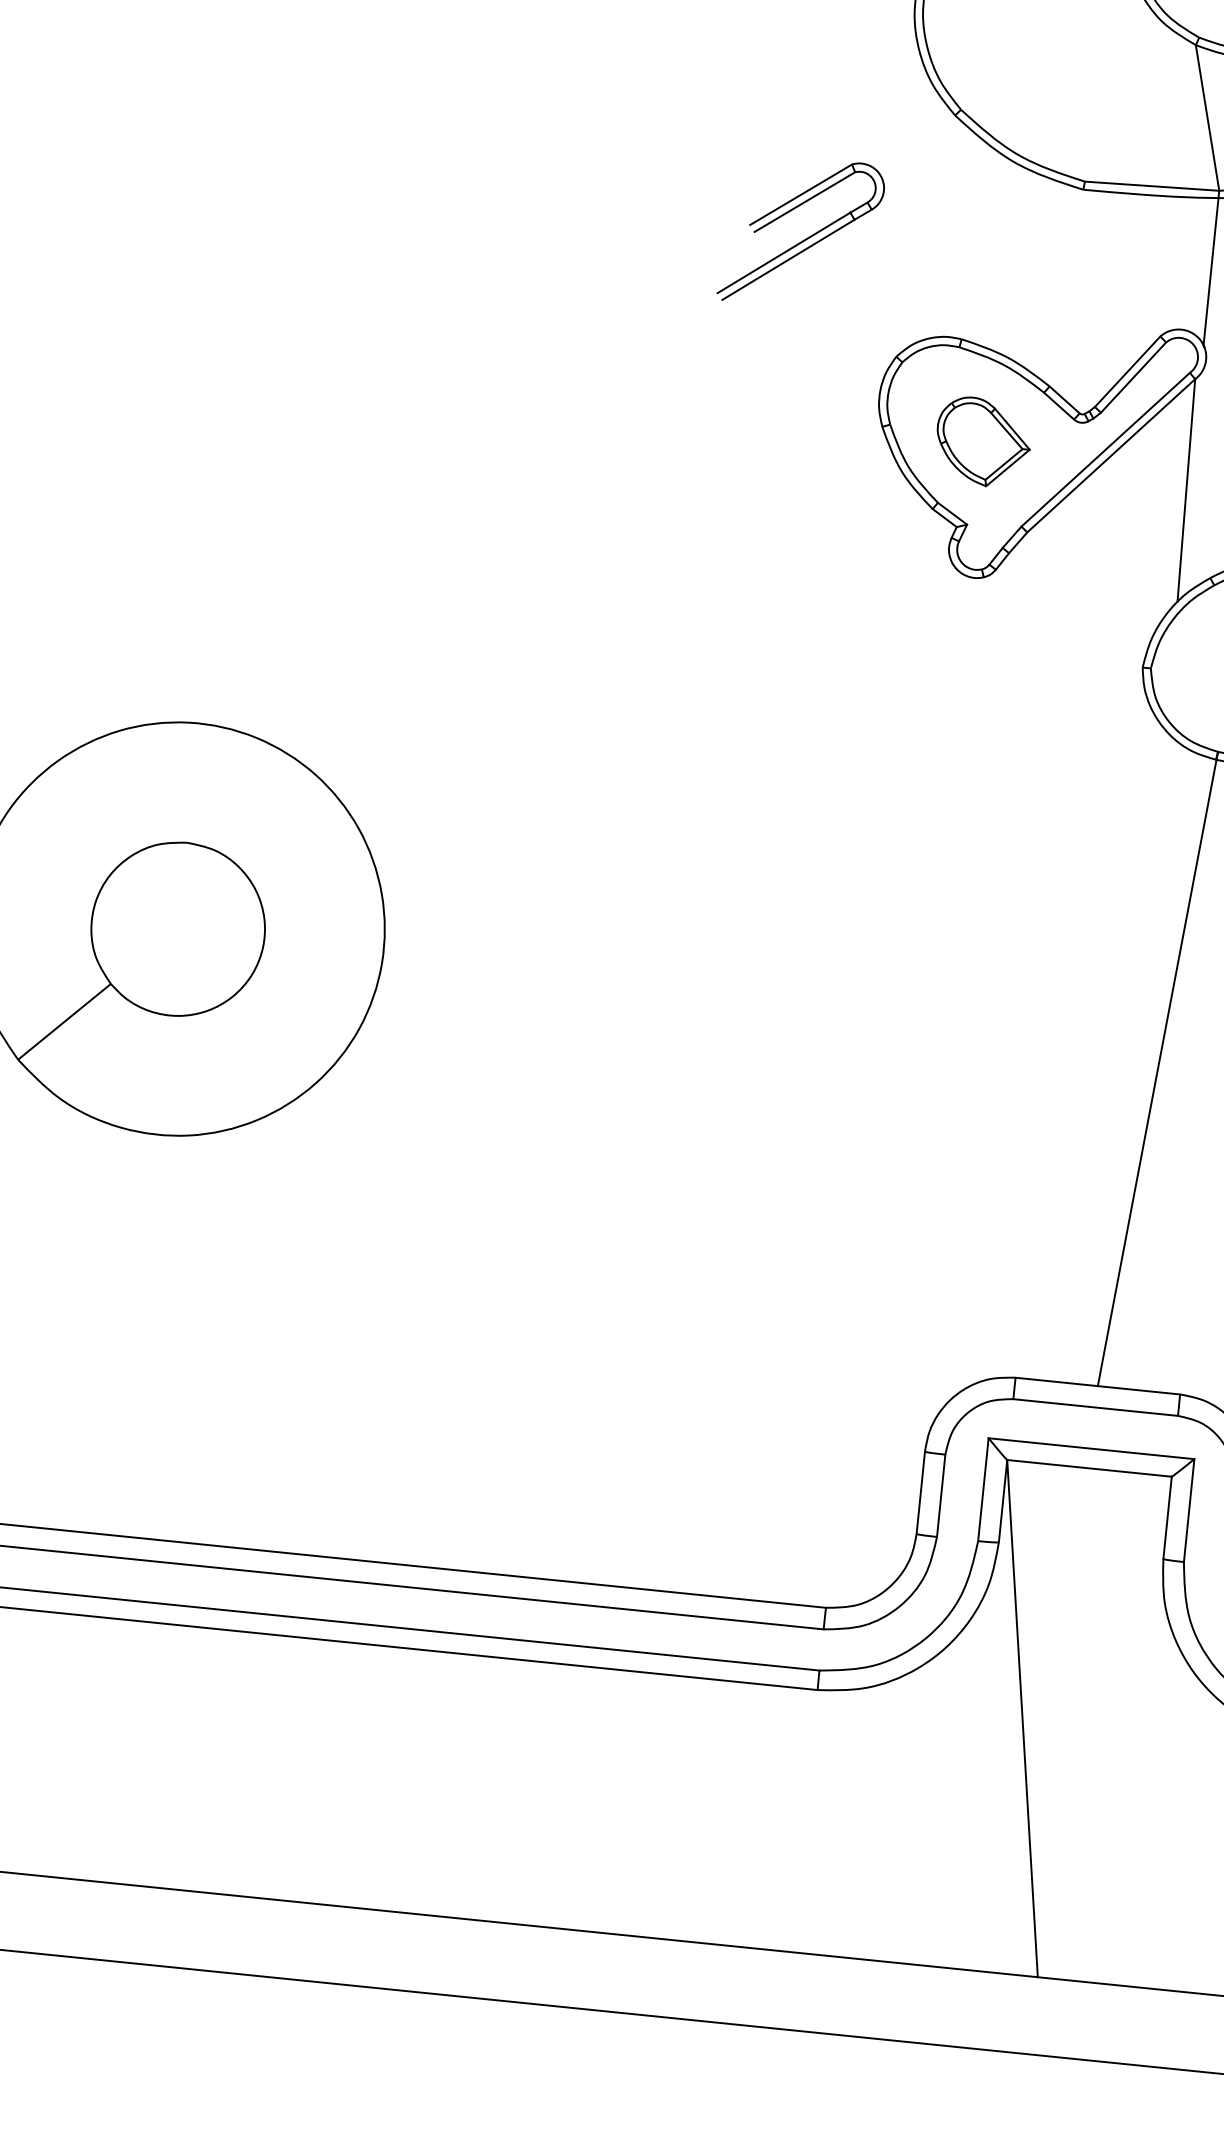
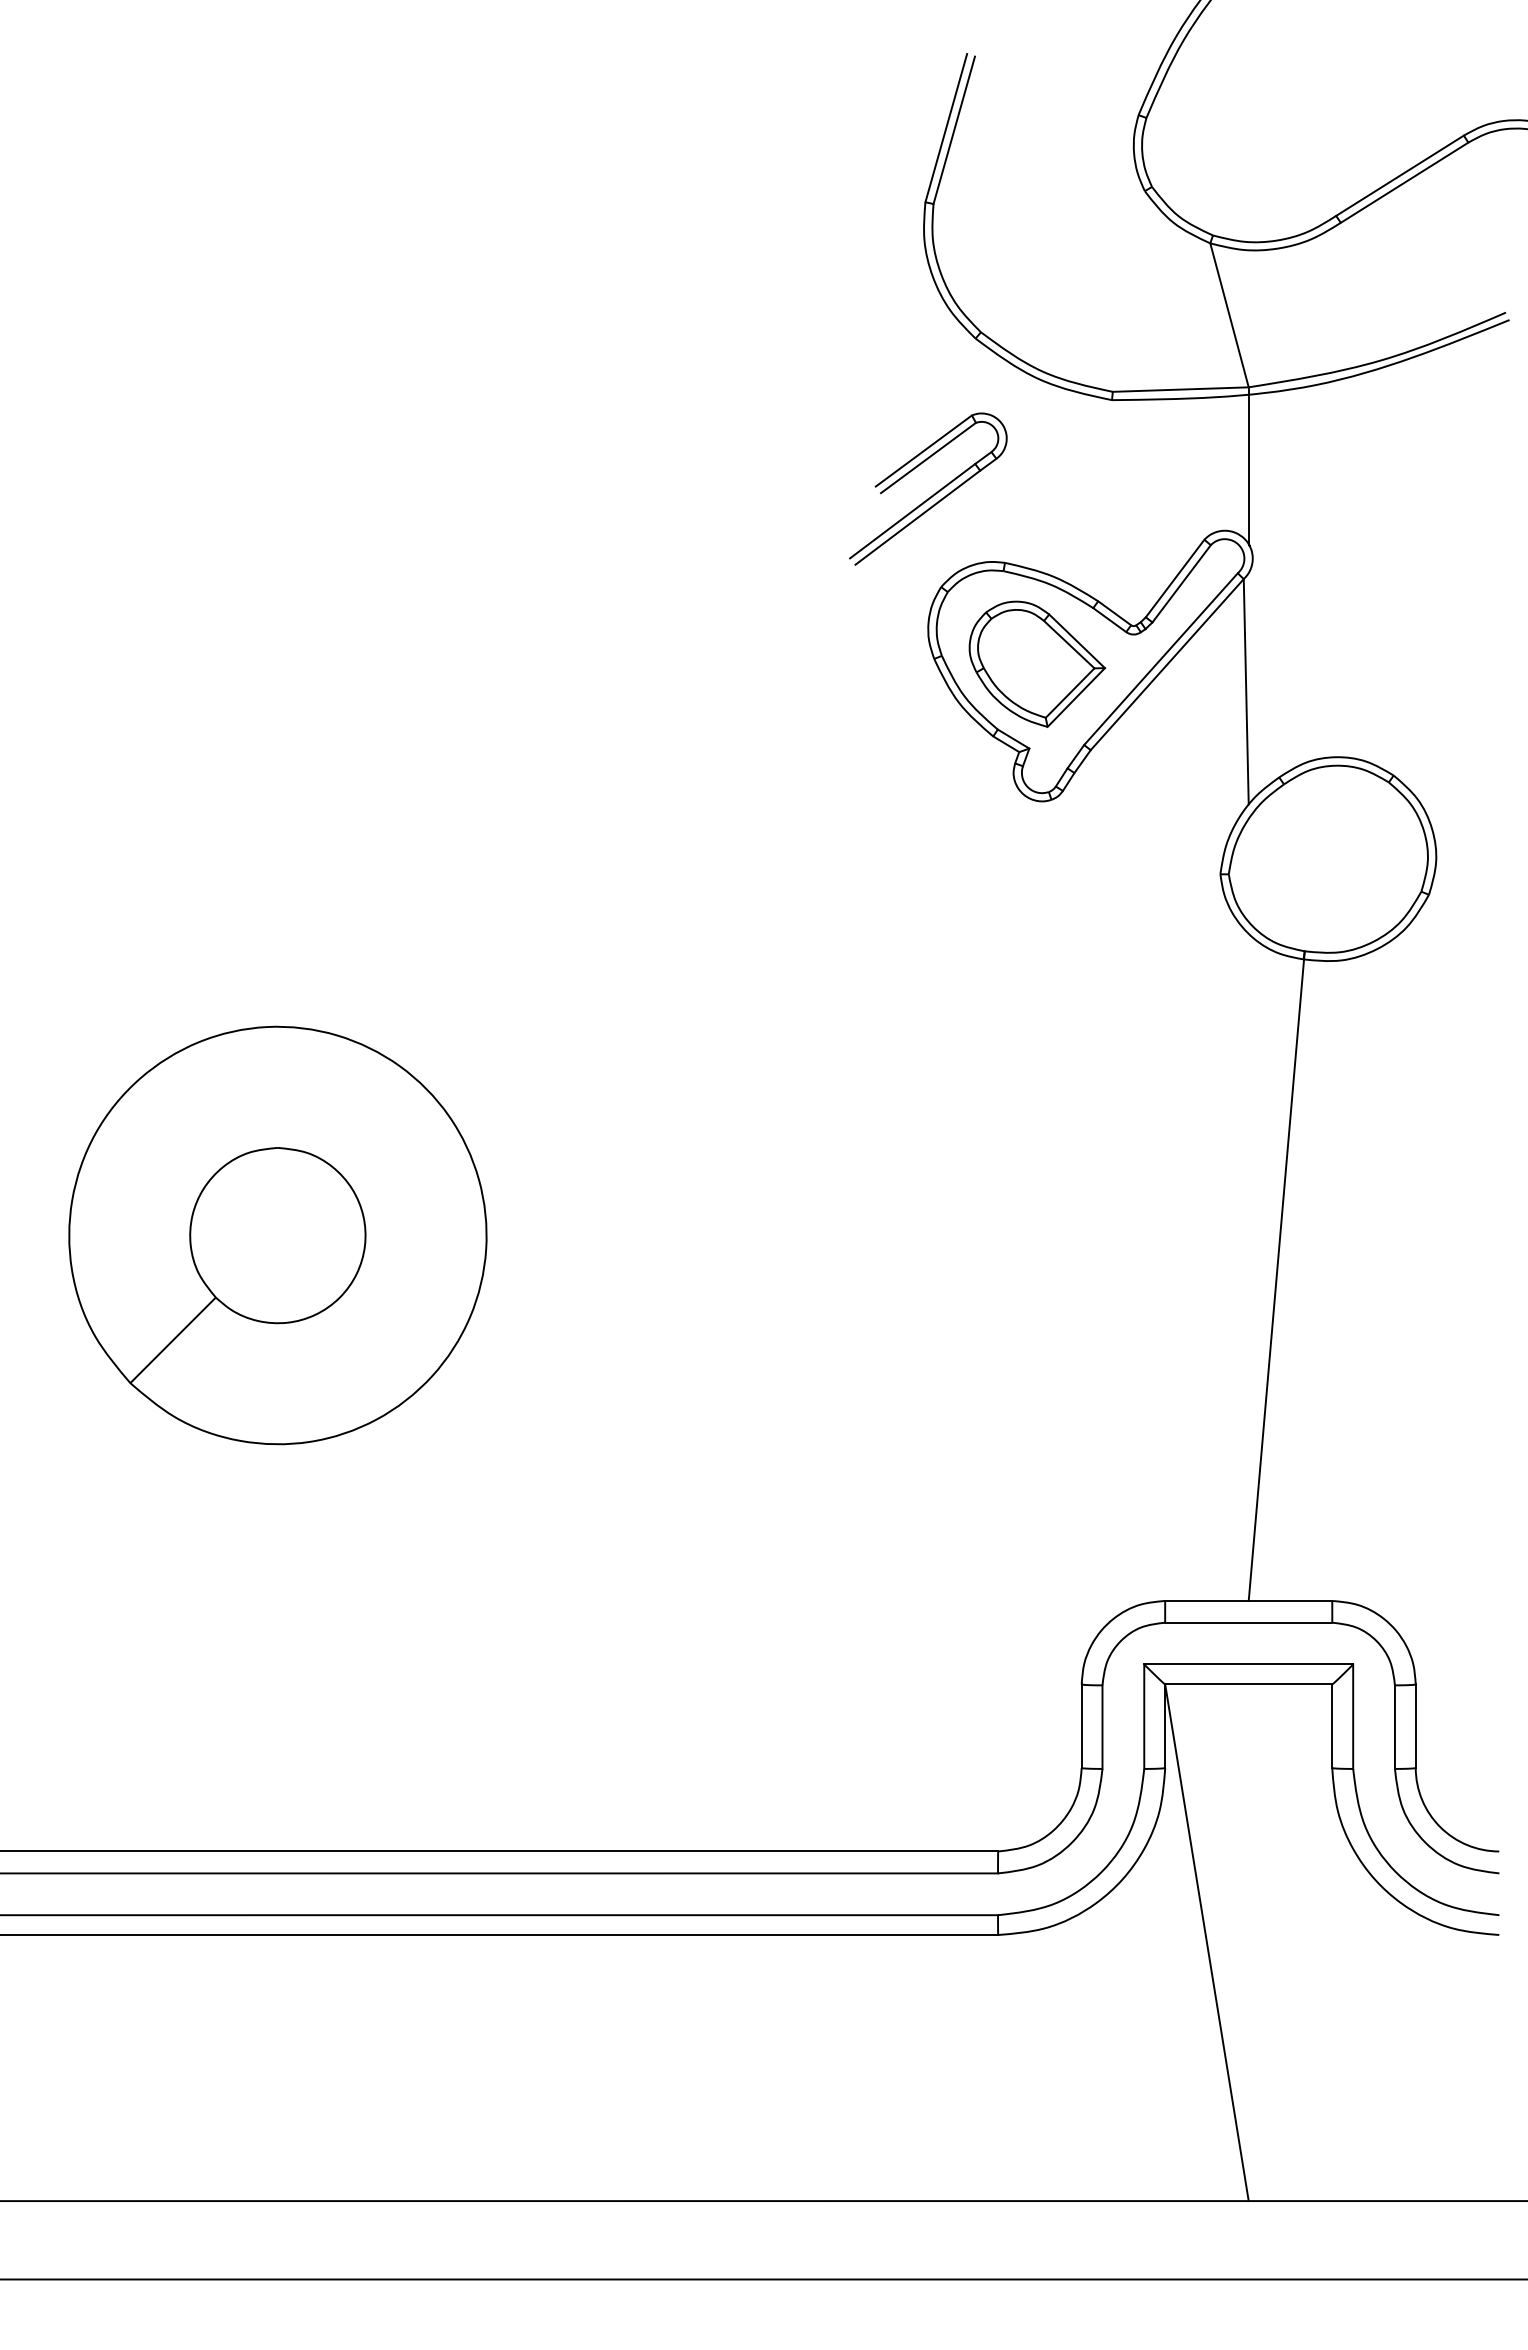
part: (804, 239) -> (931, 495), moved
part: (983, 441) -> (1037, 663), size x1.43

